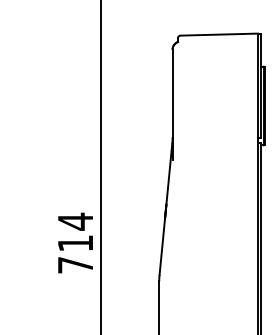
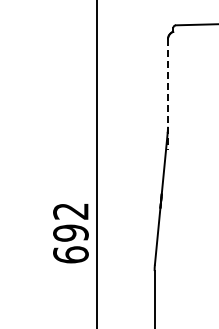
line: (172, 105) -> (167, 95), solid -> dashed
text: (75, 242) -> (70, 232), 714 -> 692

